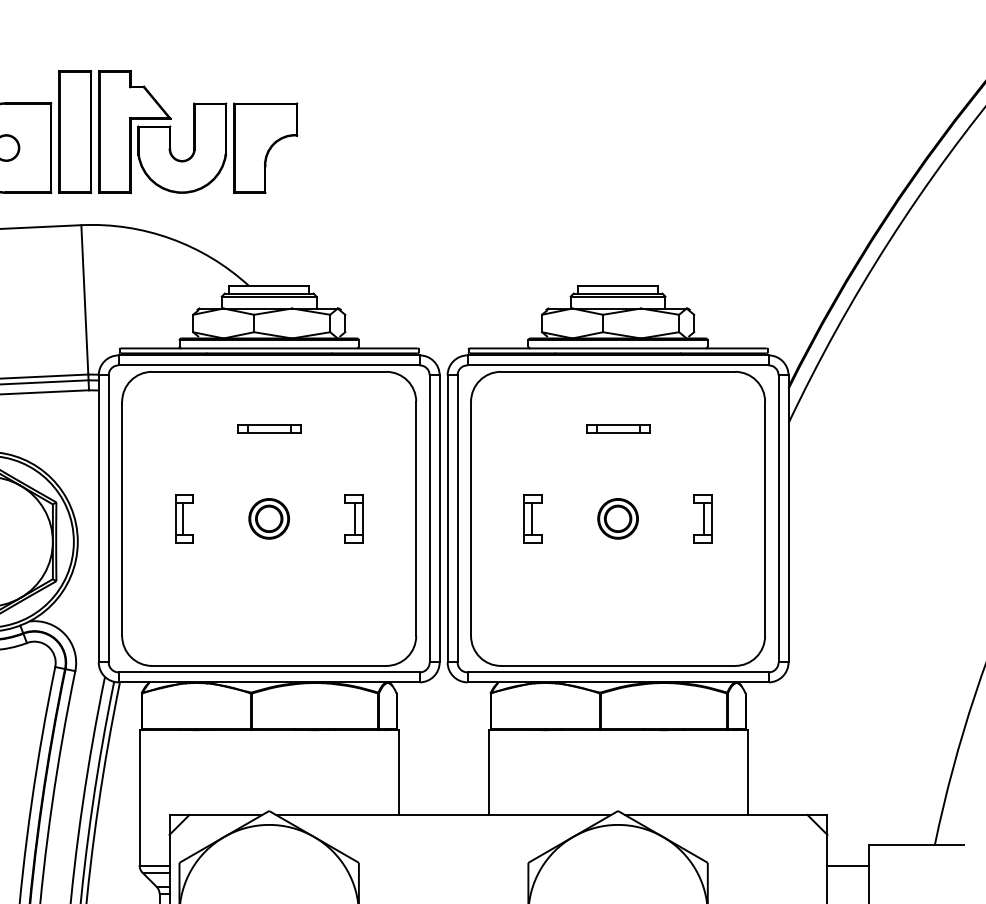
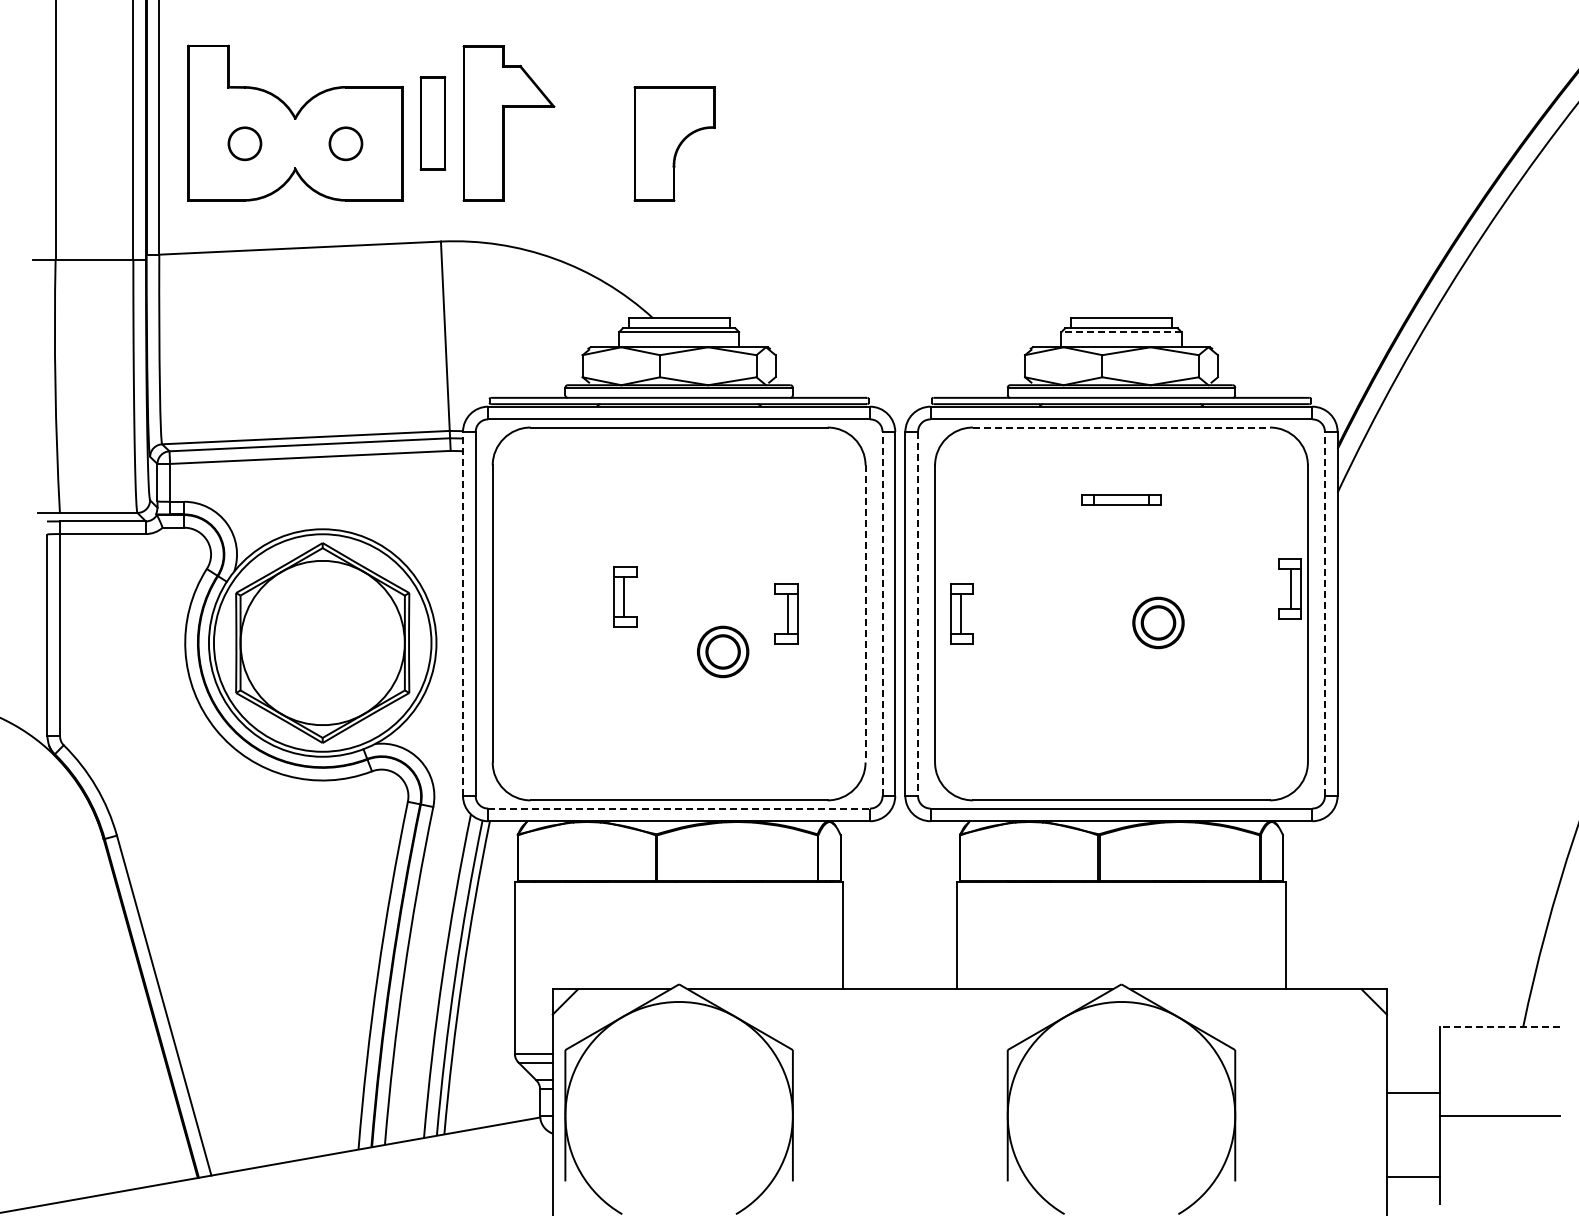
part: (74, 132) -> (432, 123), size x0.6
part: (170, 147) -> (554, 143), removed
line: (618, 296) -> (1121, 332), solid -> dashed
line: (618, 371) -> (1121, 427), solid -> dashed
part: (268, 428) -> (678, 499), removed
line: (99, 518) -> (463, 613), solid -> dashed
part: (184, 518) -> (625, 596), moved
part: (269, 518) -> (723, 651), moved
line: (416, 518) -> (865, 613), solid -> dashed
line: (429, 518) -> (882, 613), solid -> dashed
line: (457, 518) -> (918, 613), solid -> dashed
part: (532, 518) -> (961, 613), moved
part: (618, 518) -> (1158, 622), moved
part: (702, 518) -> (1289, 588), moved
line: (778, 518) -> (1324, 613), solid -> dashed
line: (269, 672) -> (679, 808), solid -> dashed
line: (916, 845) -> (1499, 1027), solid -> dashed
line: (847, 866) -> (1412, 1093), moved

